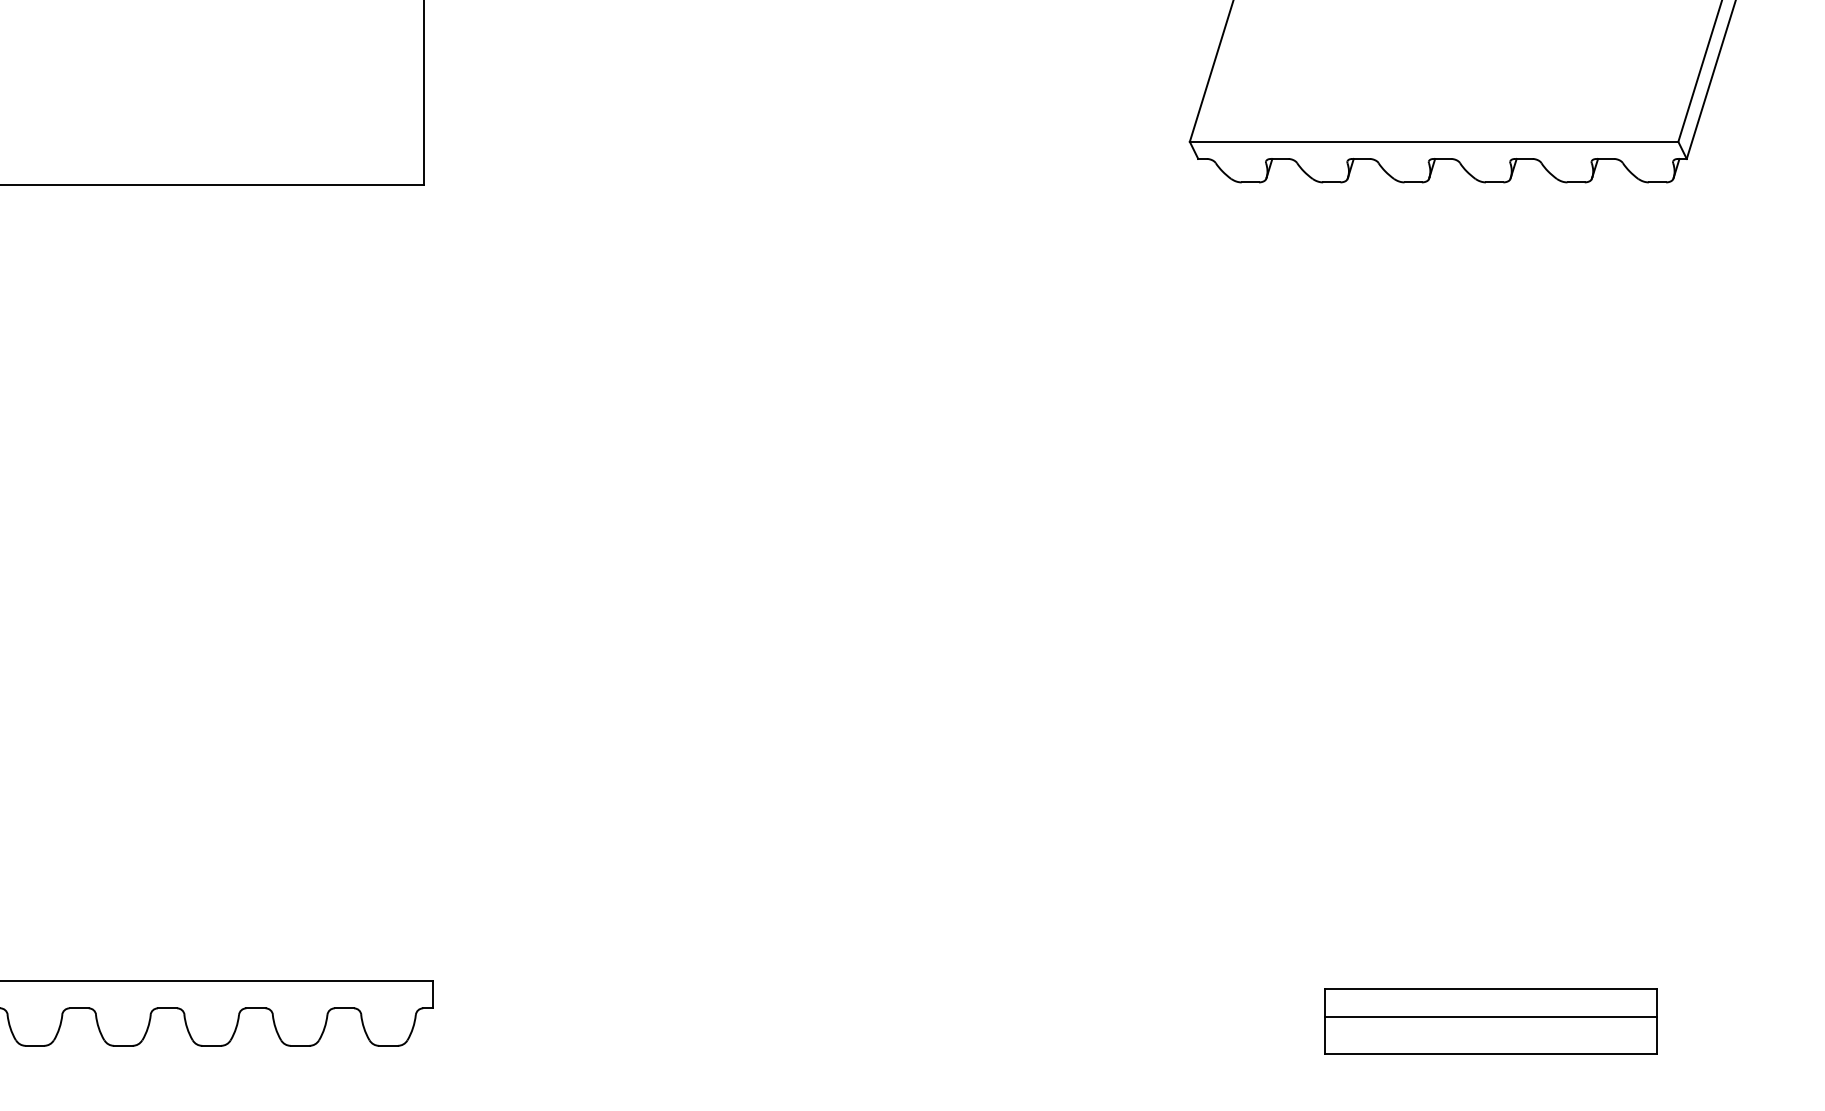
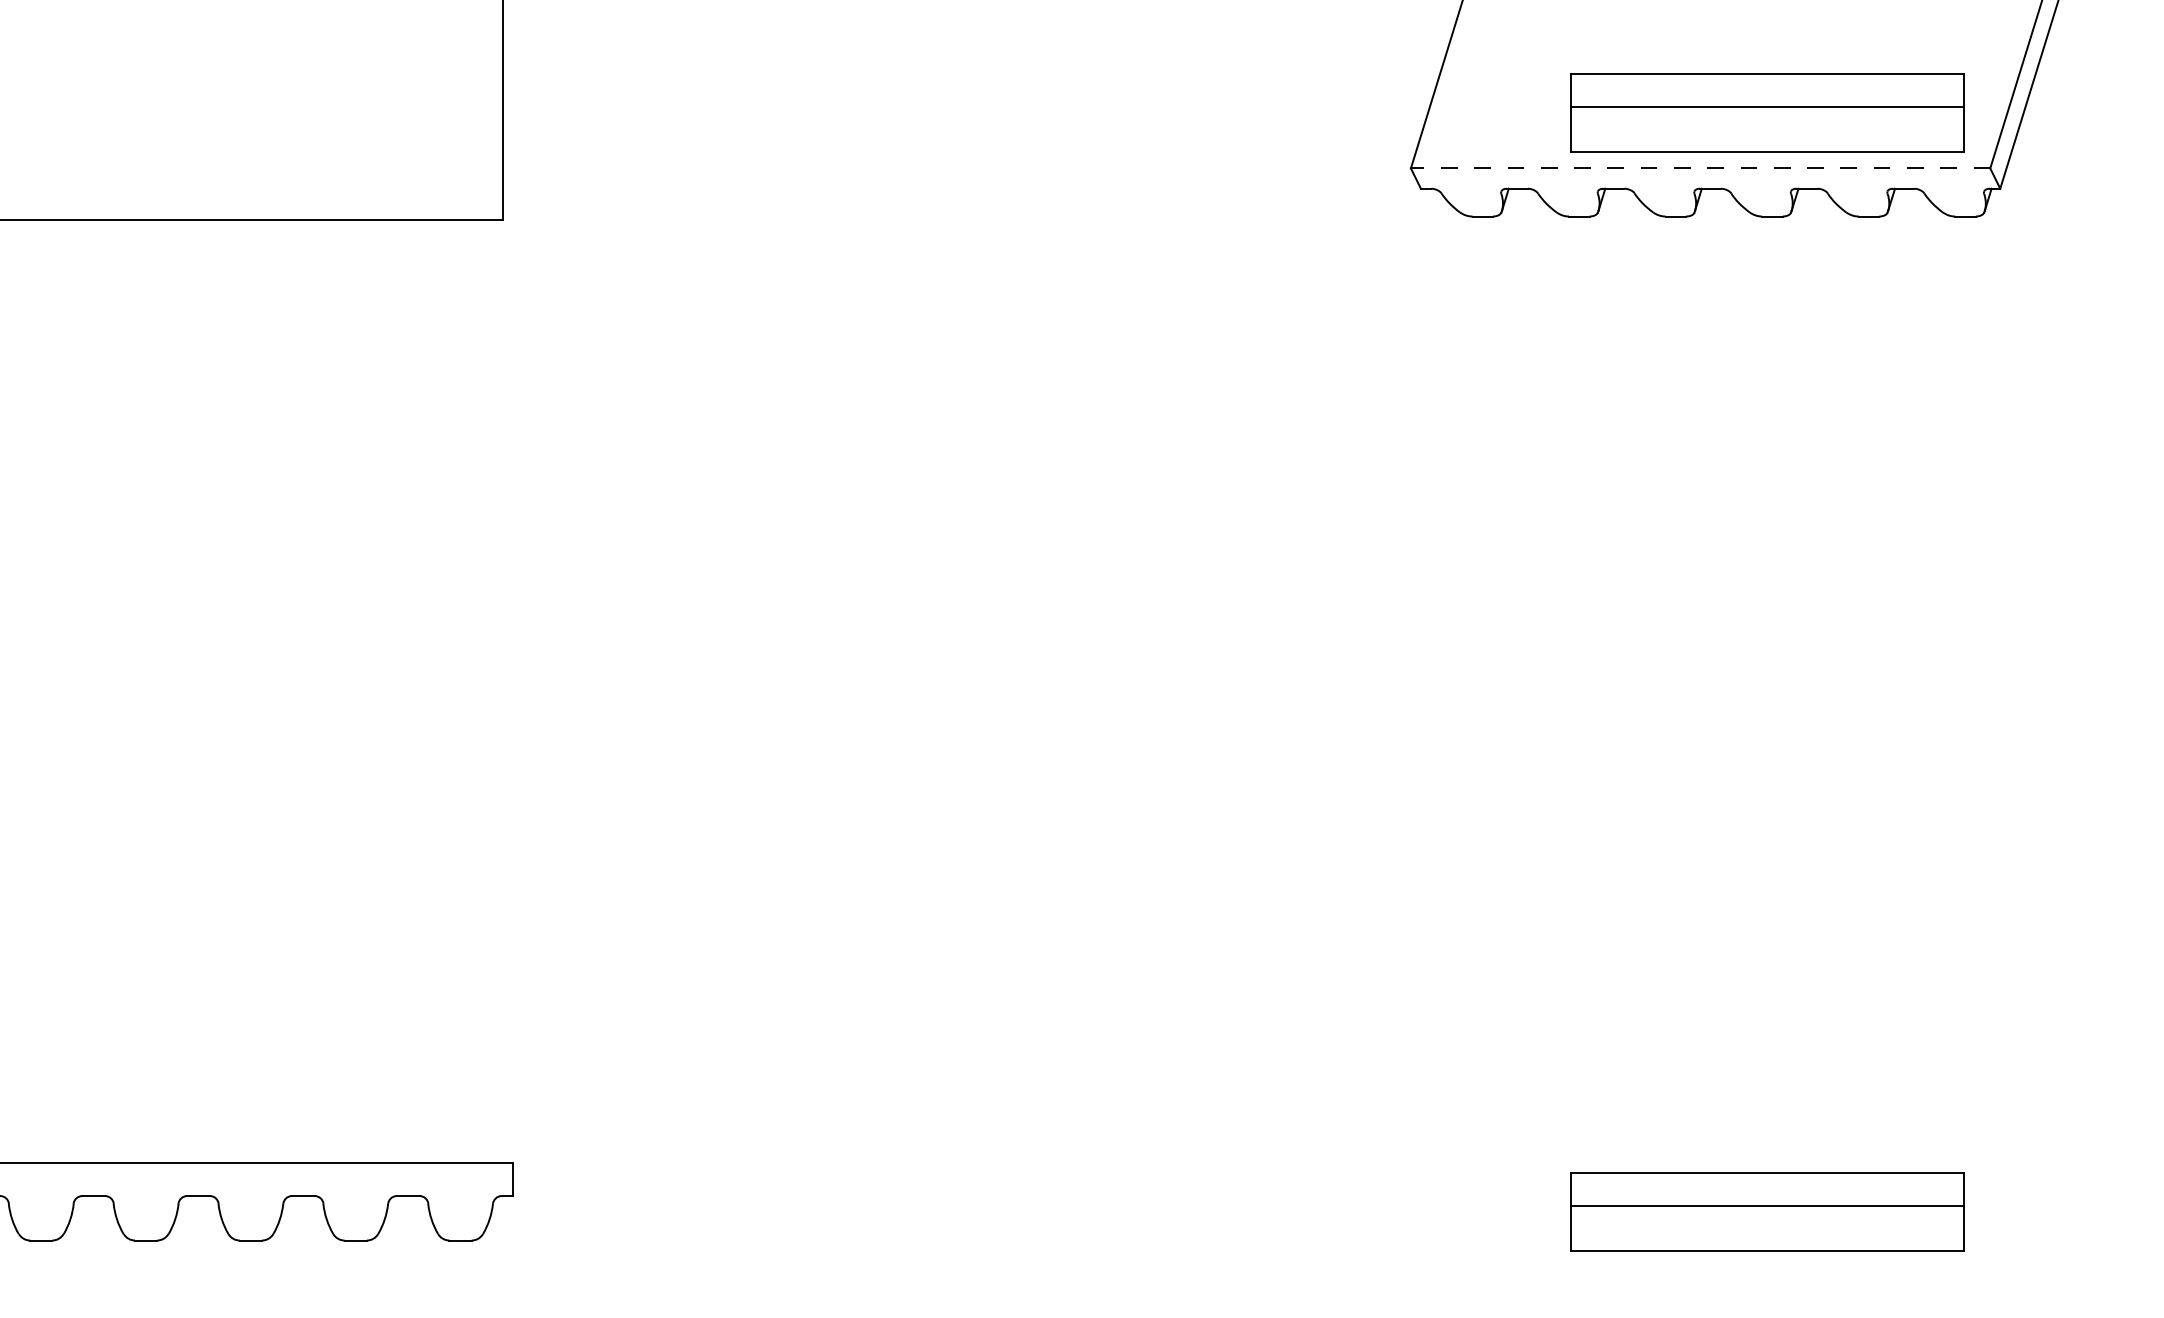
part: (1490, 94) -> (1767, 112), added
line: (1434, 141) -> (1700, 168), solid -> dashed

